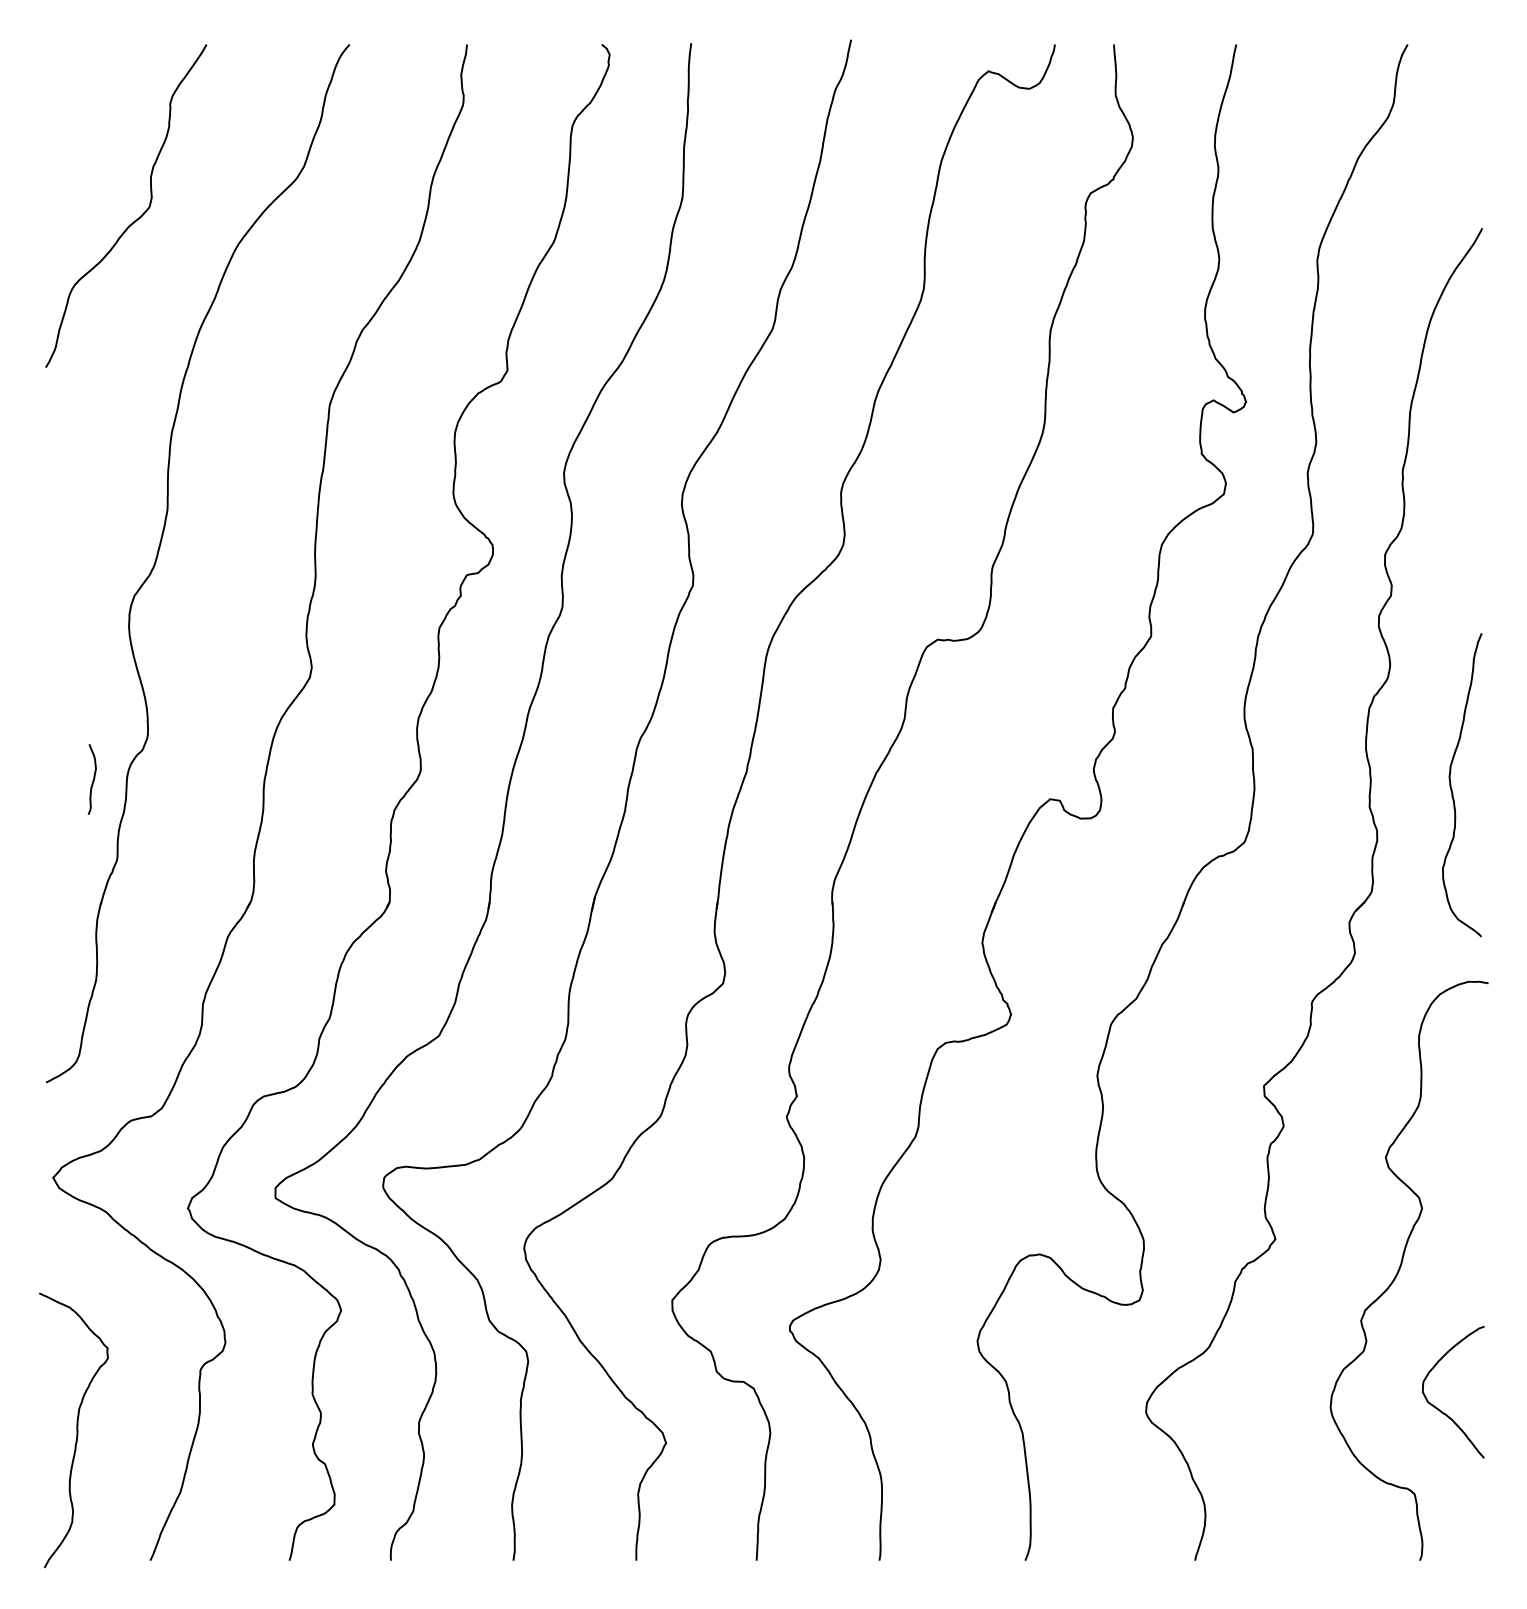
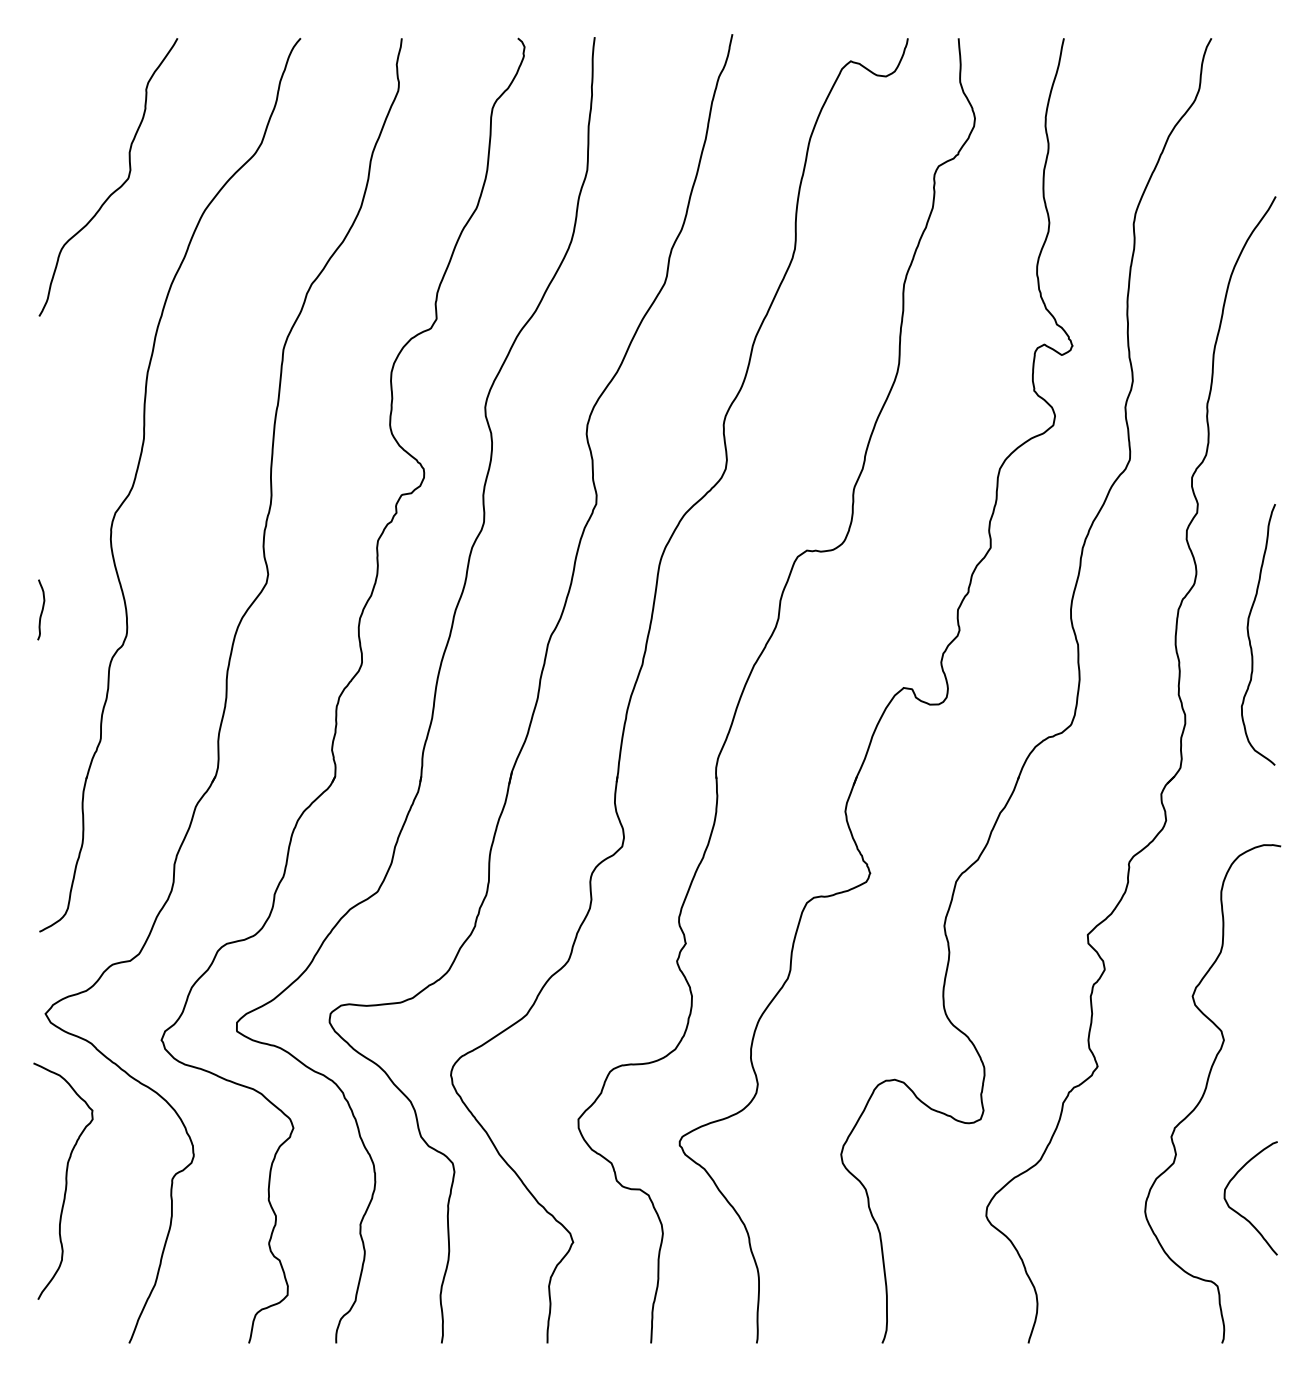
curve: (92, 778) -> (41, 609), moved
curve: (1451, 784) -> (1249, 634), moved
curve: (76, 1429) -> (65, 1180), moved

